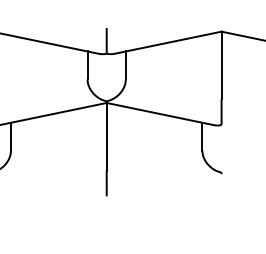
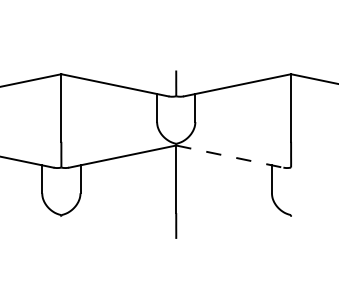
line: (159, 113) -> (229, 156), solid -> dashed

